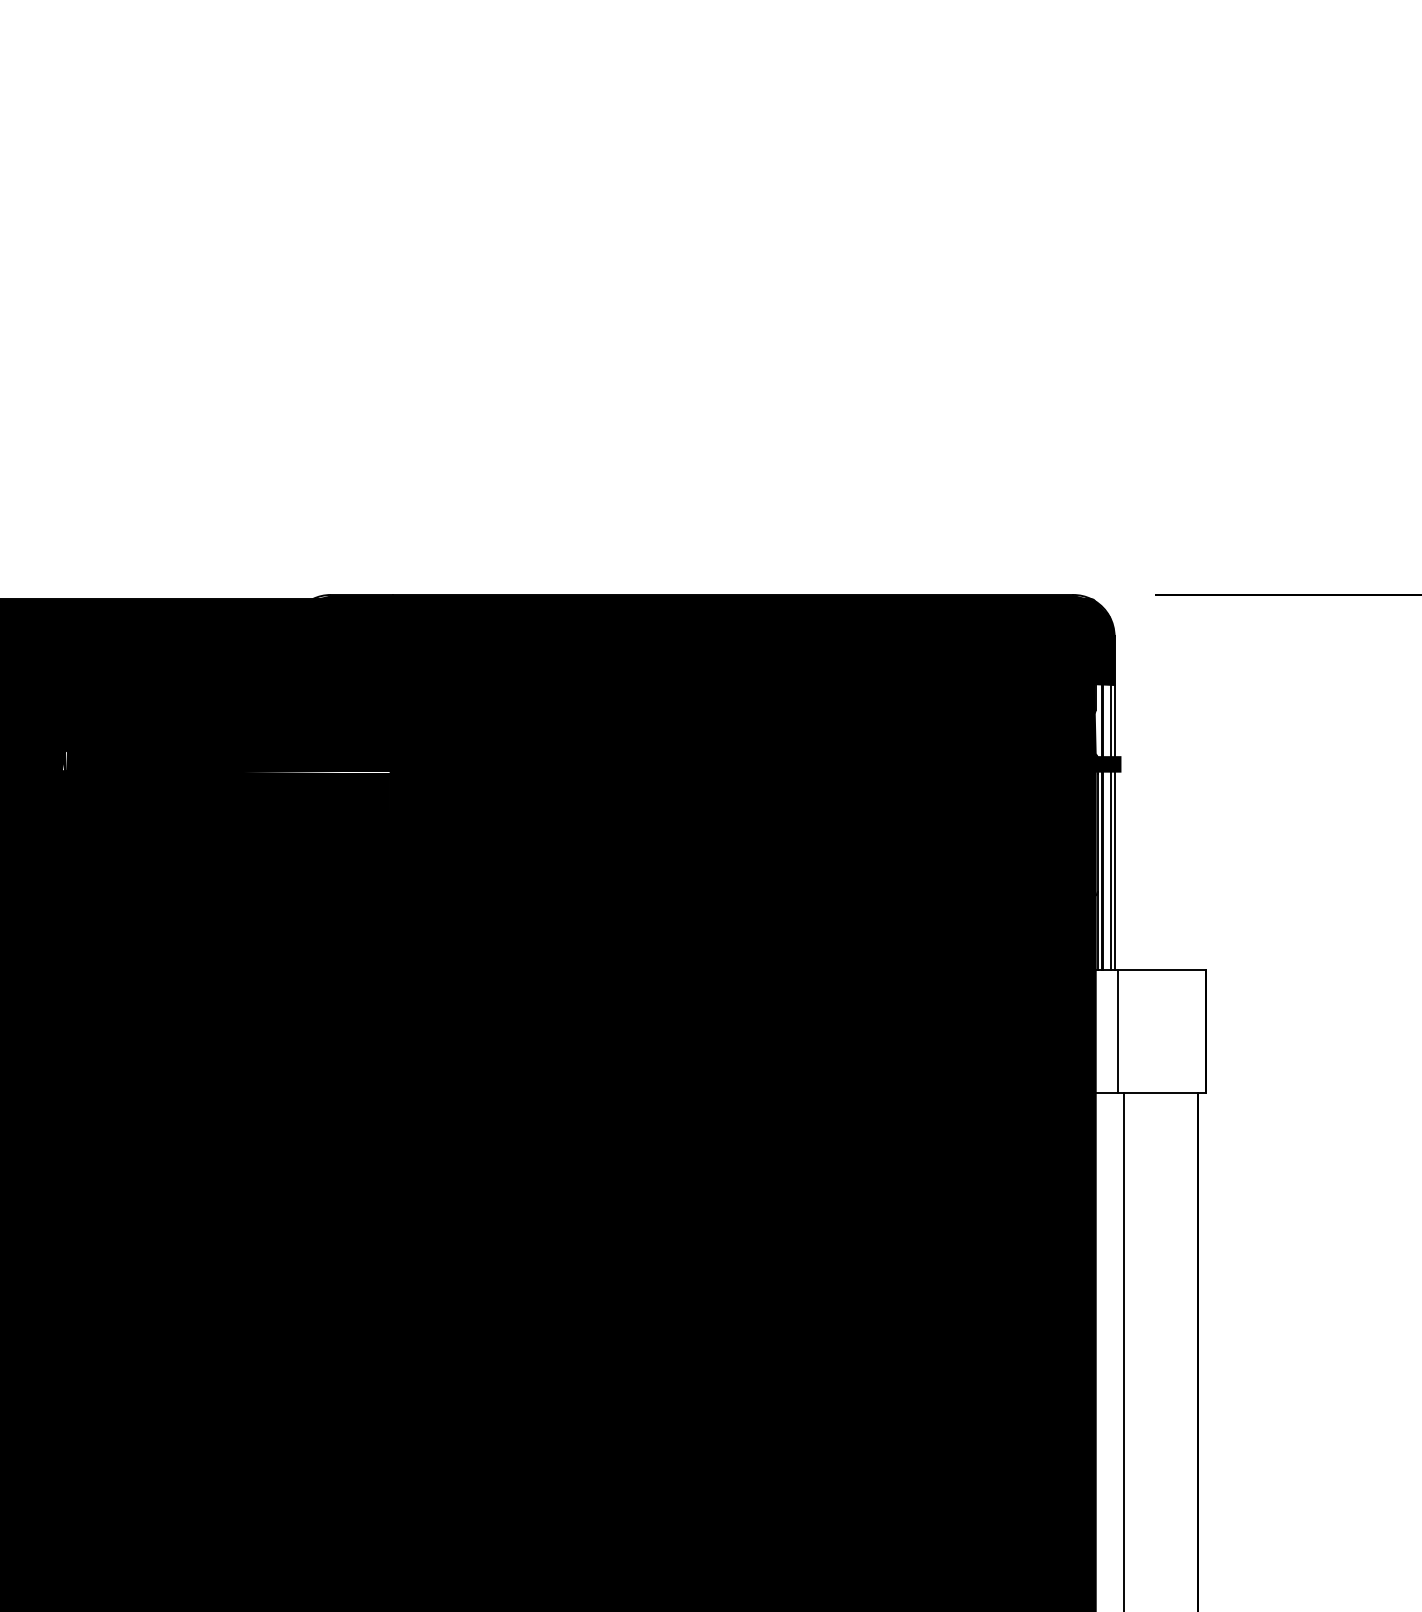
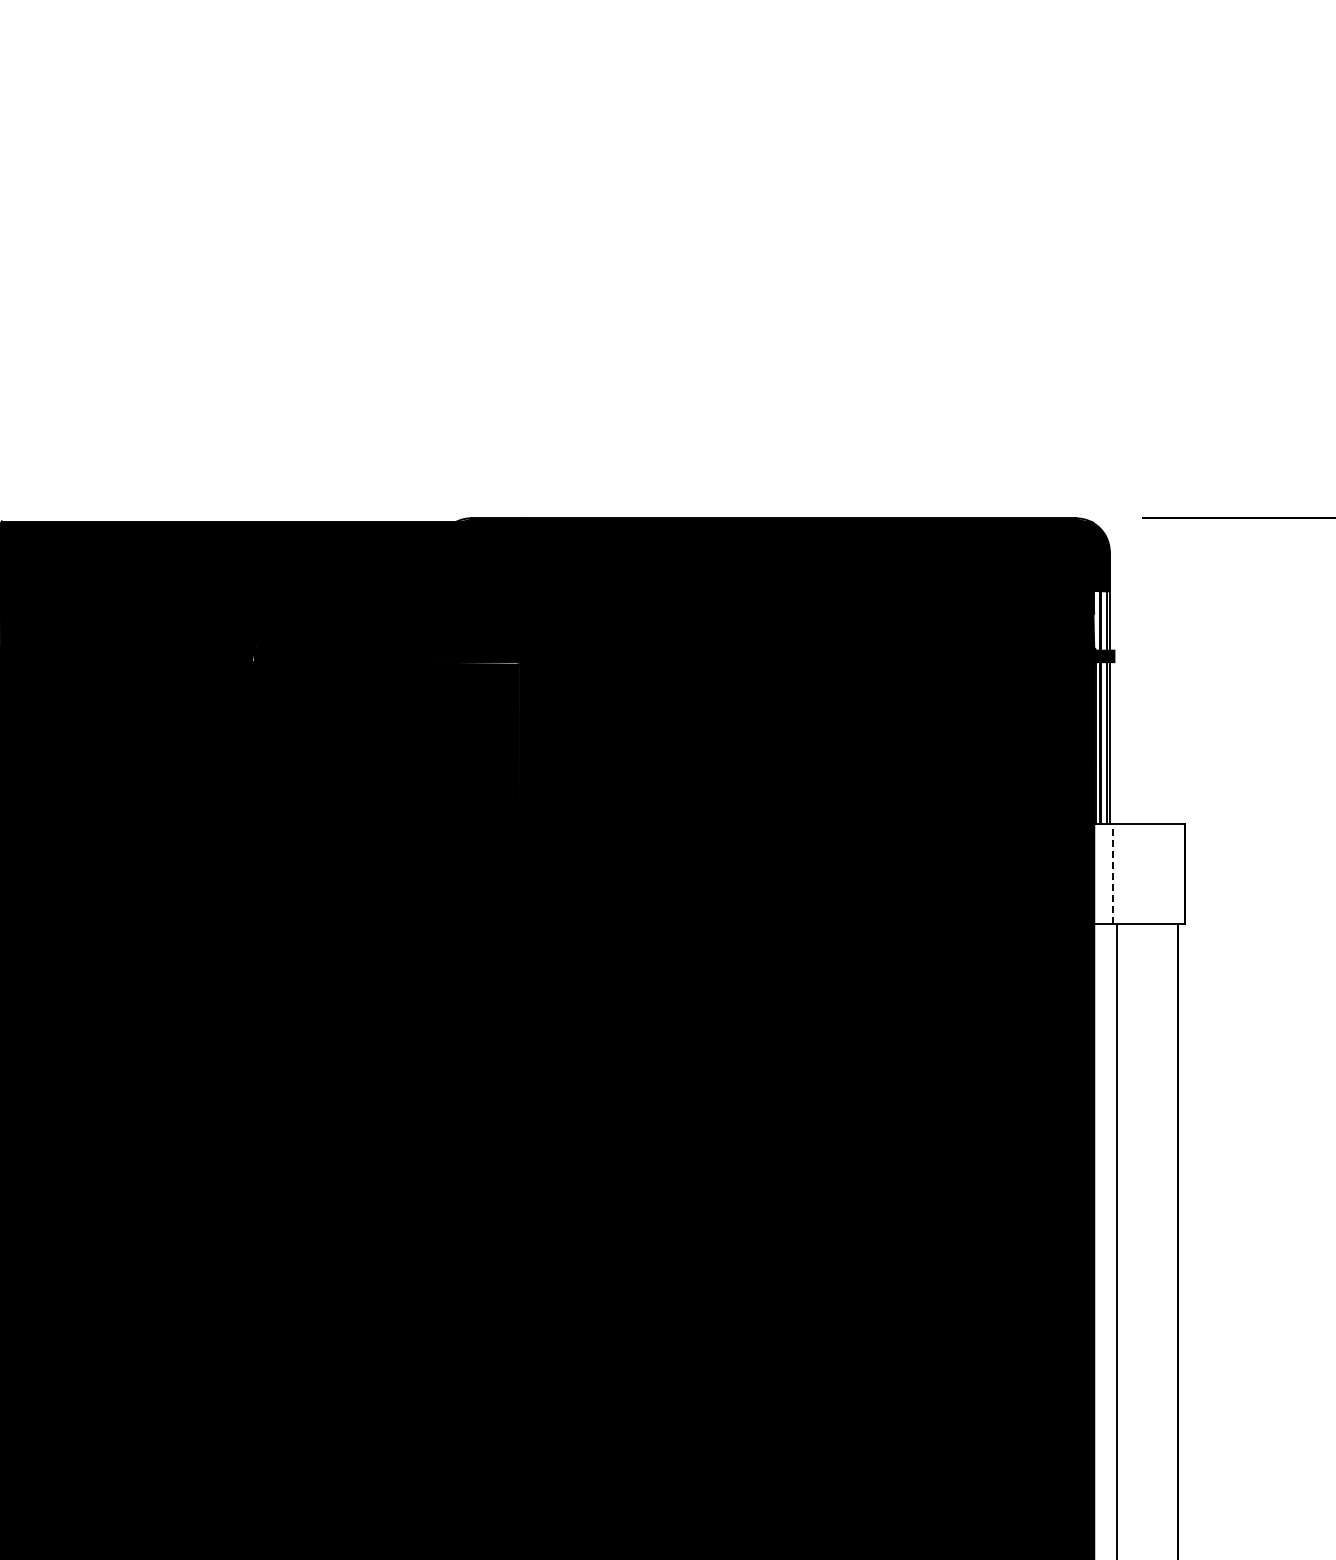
line: (1117, 1030) -> (1112, 873), solid -> dashed

